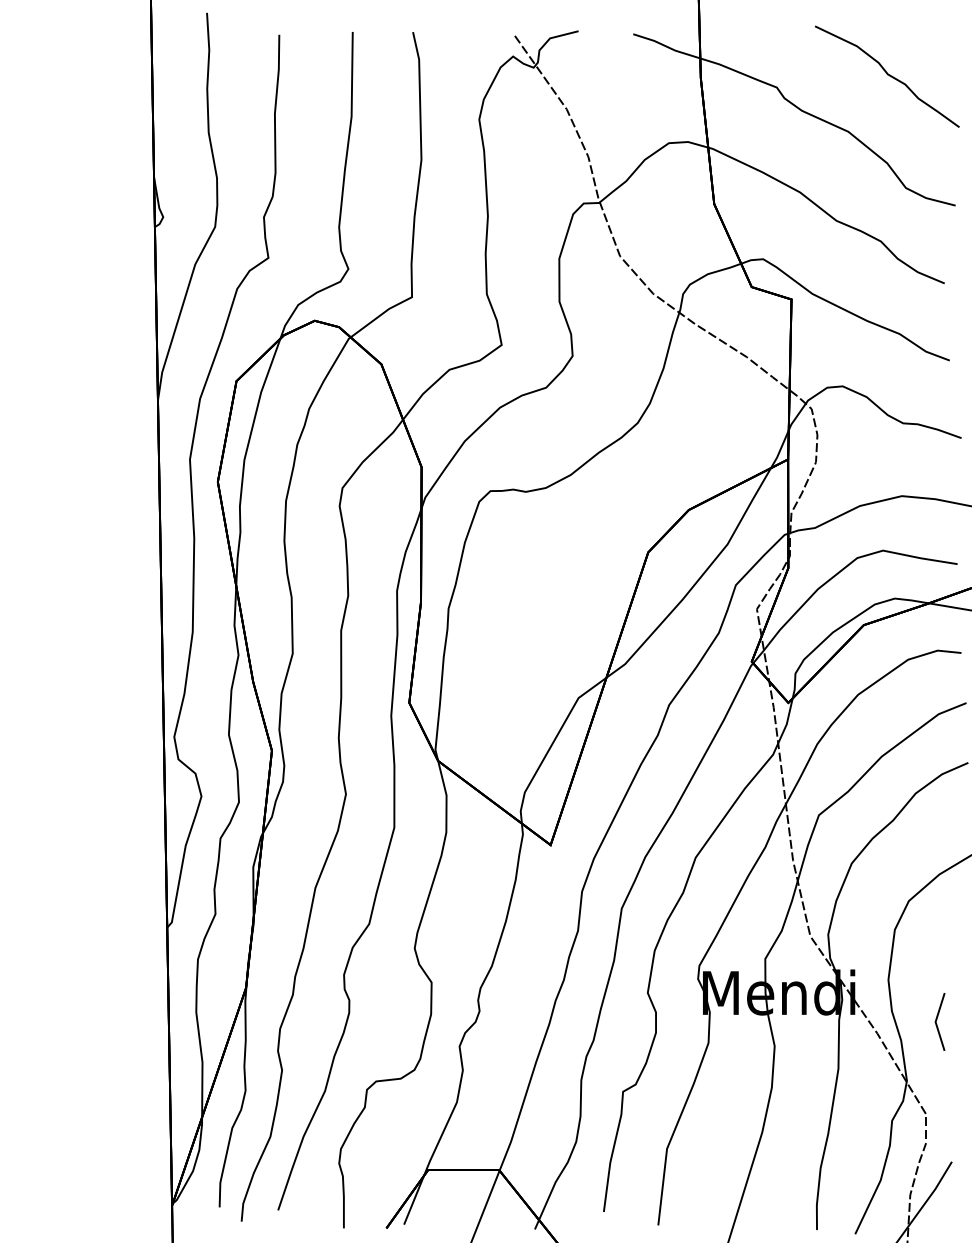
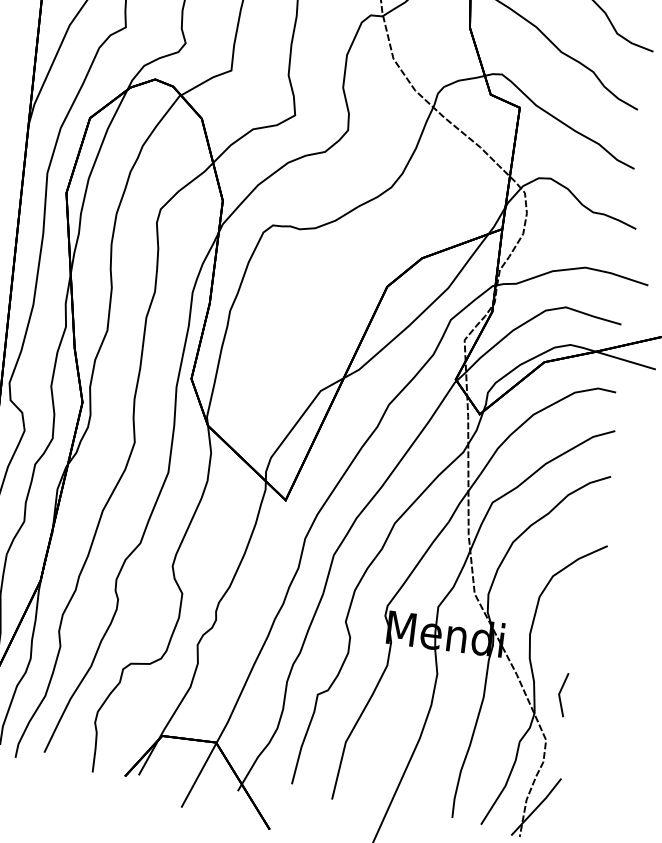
line: (937, 1019) -> (560, 692), moved

